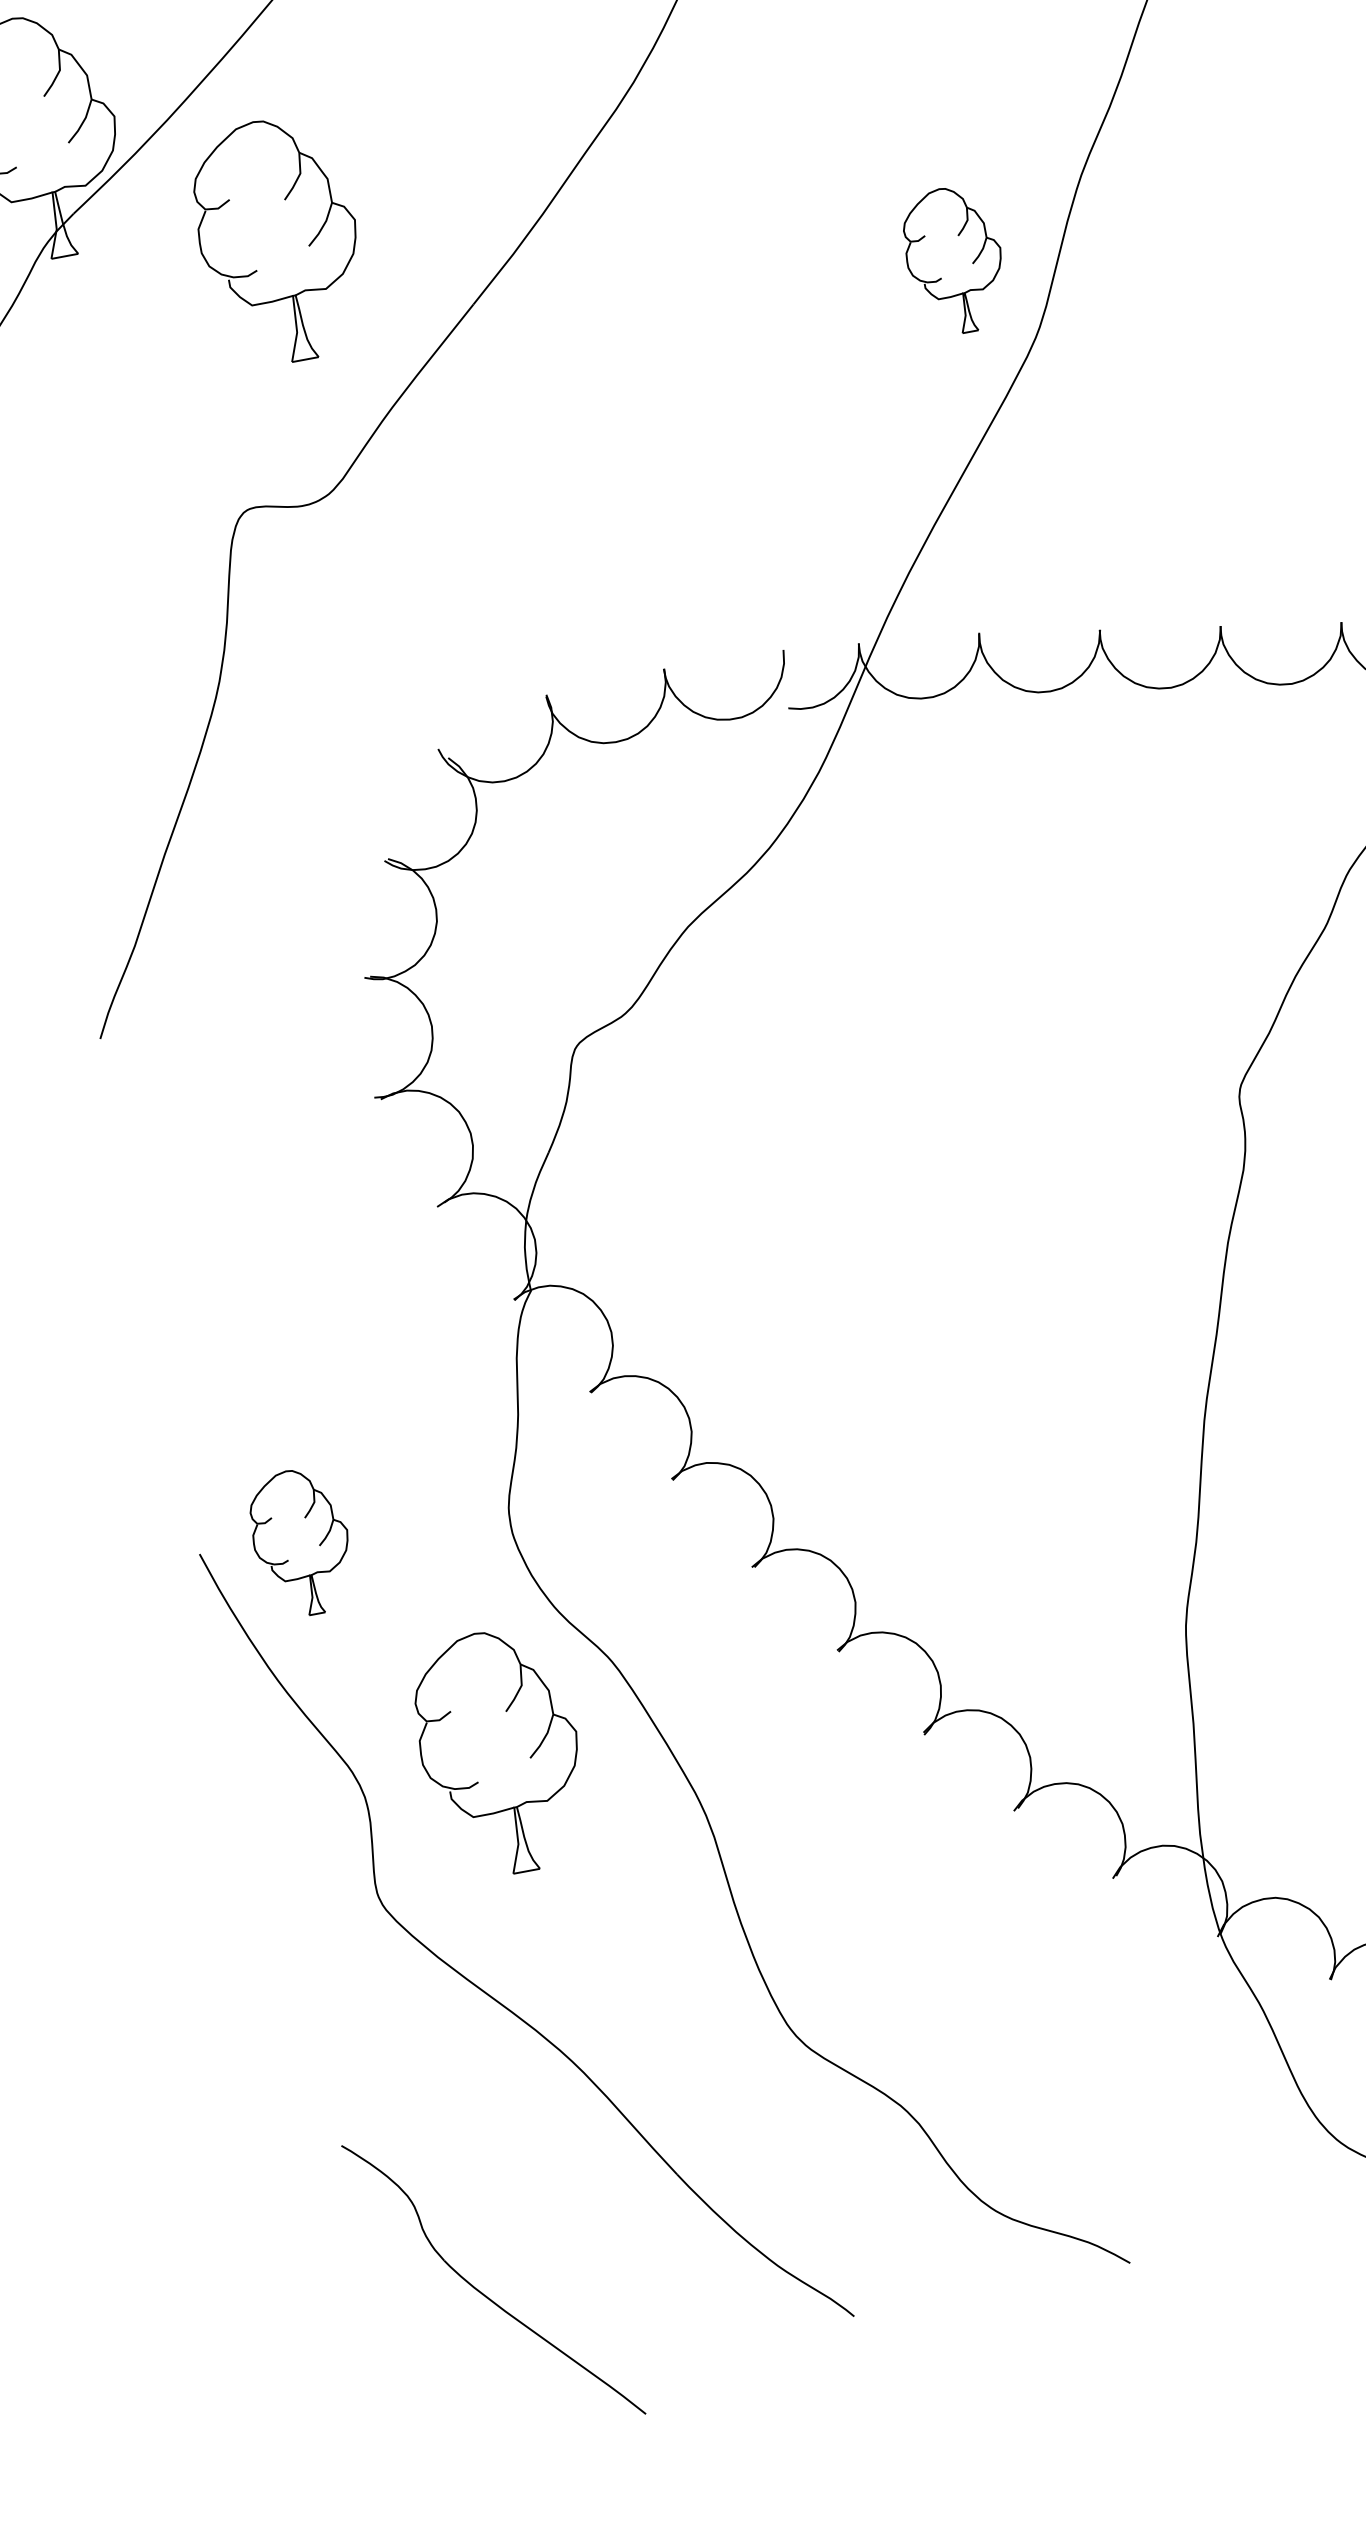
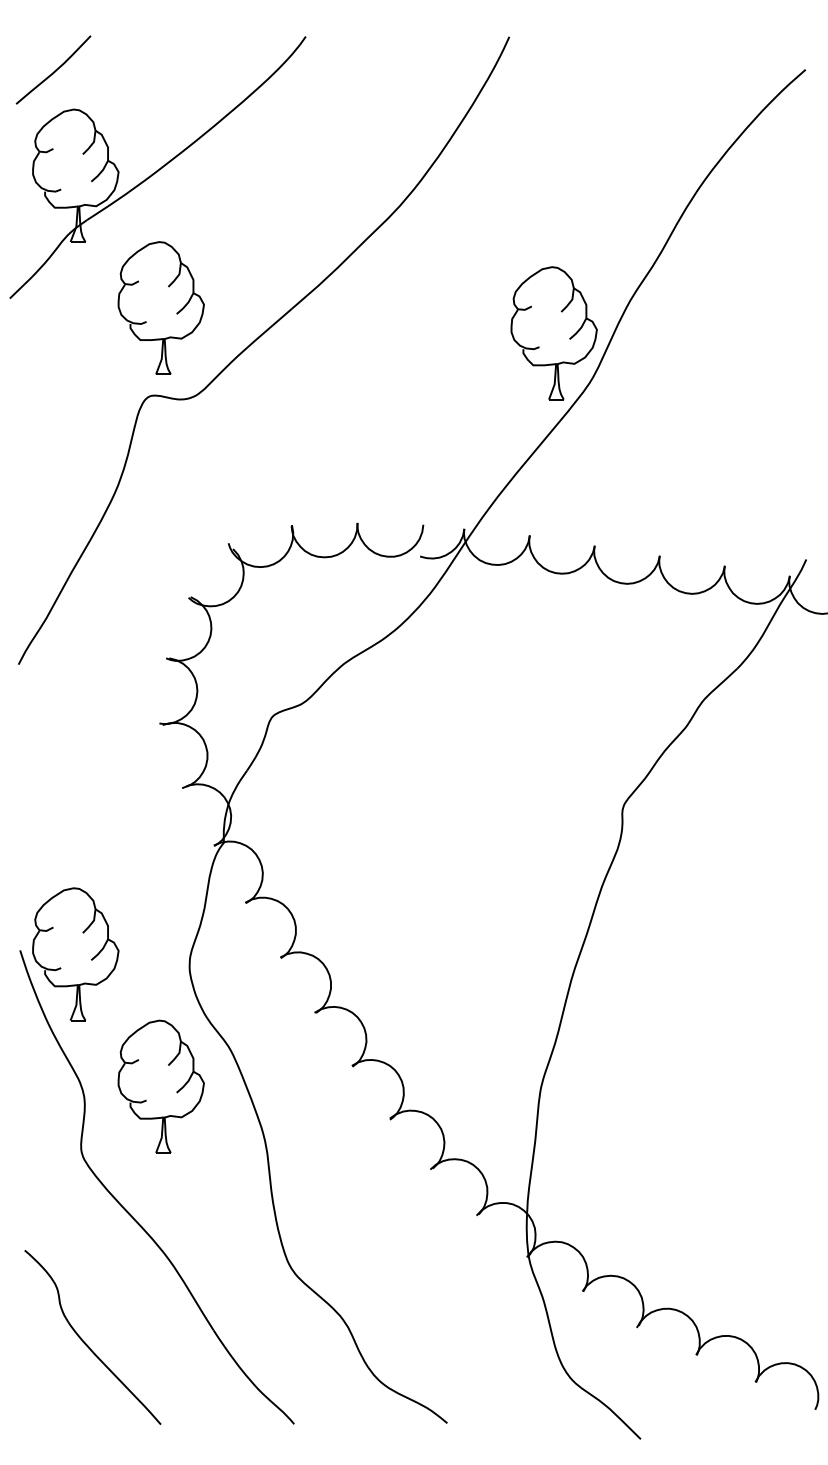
part: (277, 239) -> (160, 307), moved
part: (953, 260) -> (553, 333), size x1.67
part: (300, 1542) -> (75, 954), size x1.67
part: (484, 2292) -> (86, 1343), moved

